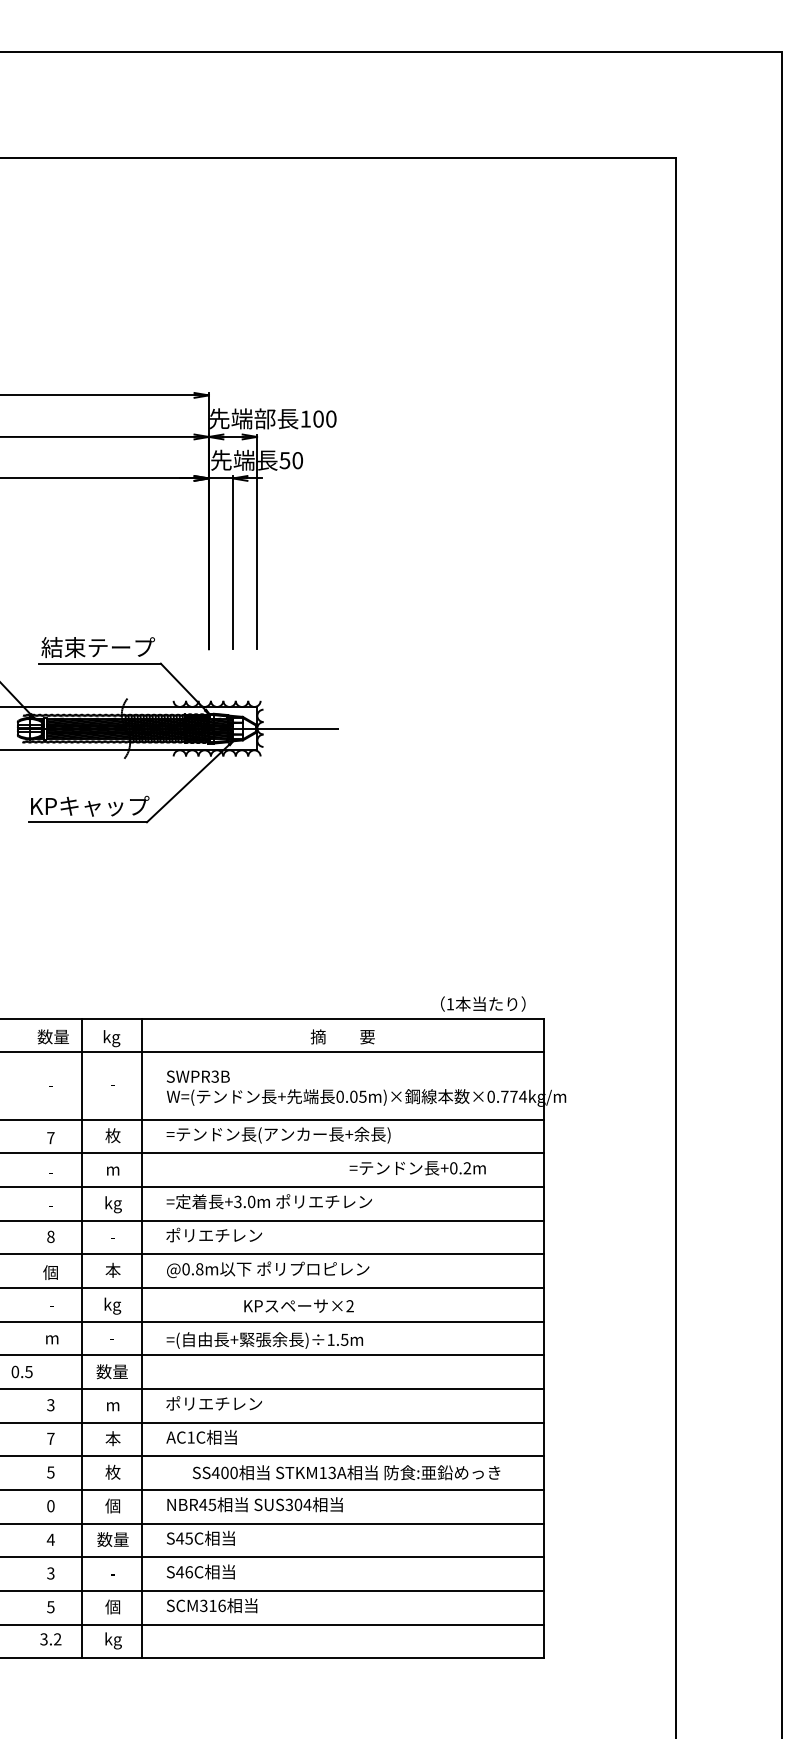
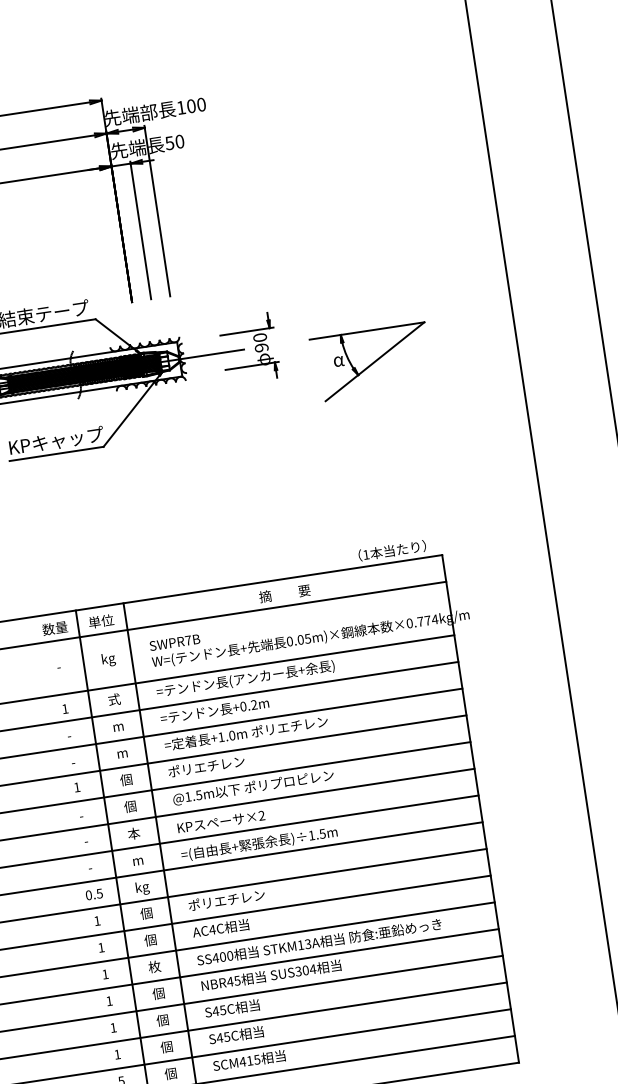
part: (351, 728) -> (254, 347), added
part: (493, 767) -> (372, 361), added
text: (111, 1038) -> (101, 622), kg -> 単位
text: (214, 1076) -> (187, 640), SWPR3B -> SWPR7B
text: (113, 1085) -> (108, 659), - -> kg
text: (112, 1135) -> (113, 699), 枚 -> 式
text: (50, 1138) -> (65, 709), 7 -> 1
text: (417, 1168) -> (214, 711), moved
text: (237, 1201) -> (220, 736), +3.0m -> +1.0m
text: (113, 1204) -> (122, 754), kg -> m
text: (50, 1236) -> (76, 787), 8 -> 1
text: (112, 1236) -> (125, 779), - -> 個
text: (112, 1269) -> (129, 805), 本 -> 個
text: (192, 1269) -> (193, 796), @0.8m -> @1.5m
text: (50, 1272) -> (81, 815), 個 -> -
text: (112, 1305) -> (134, 834), kg -> 本
text: (298, 1305) -> (220, 821), moved
text: (52, 1339) -> (90, 868), m -> -
text: (112, 1339) -> (138, 861), - -> m
text: (21, 1371) -> (93, 894), moved
text: (111, 1372) -> (141, 887), 数量 -> kg
text: (112, 1404) -> (146, 913), m -> 個
text: (50, 1405) -> (97, 921), 3 -> 1
text: (191, 1437) -> (212, 929), AC1C -> AC4C
text: (50, 1438) -> (101, 947), 7 -> 1
text: (112, 1438) -> (150, 940), 本 -> 個
text: (50, 1472) -> (105, 974), 5 -> 1
text: (346, 1472) -> (319, 942), moved
text: (50, 1506) -> (109, 1001), 0 -> 1
text: (50, 1539) -> (113, 1027), 4 -> 1
text: (112, 1539) -> (162, 1020), 数量 -> 個
text: (188, 1572) -> (226, 1037), S46C -> S45C
text: (50, 1573) -> (117, 1054), 3 -> 1
text: (112, 1573) -> (166, 1047), - -> 個
text: (212, 1605) -> (249, 1060), SCM316 -> SCM415

